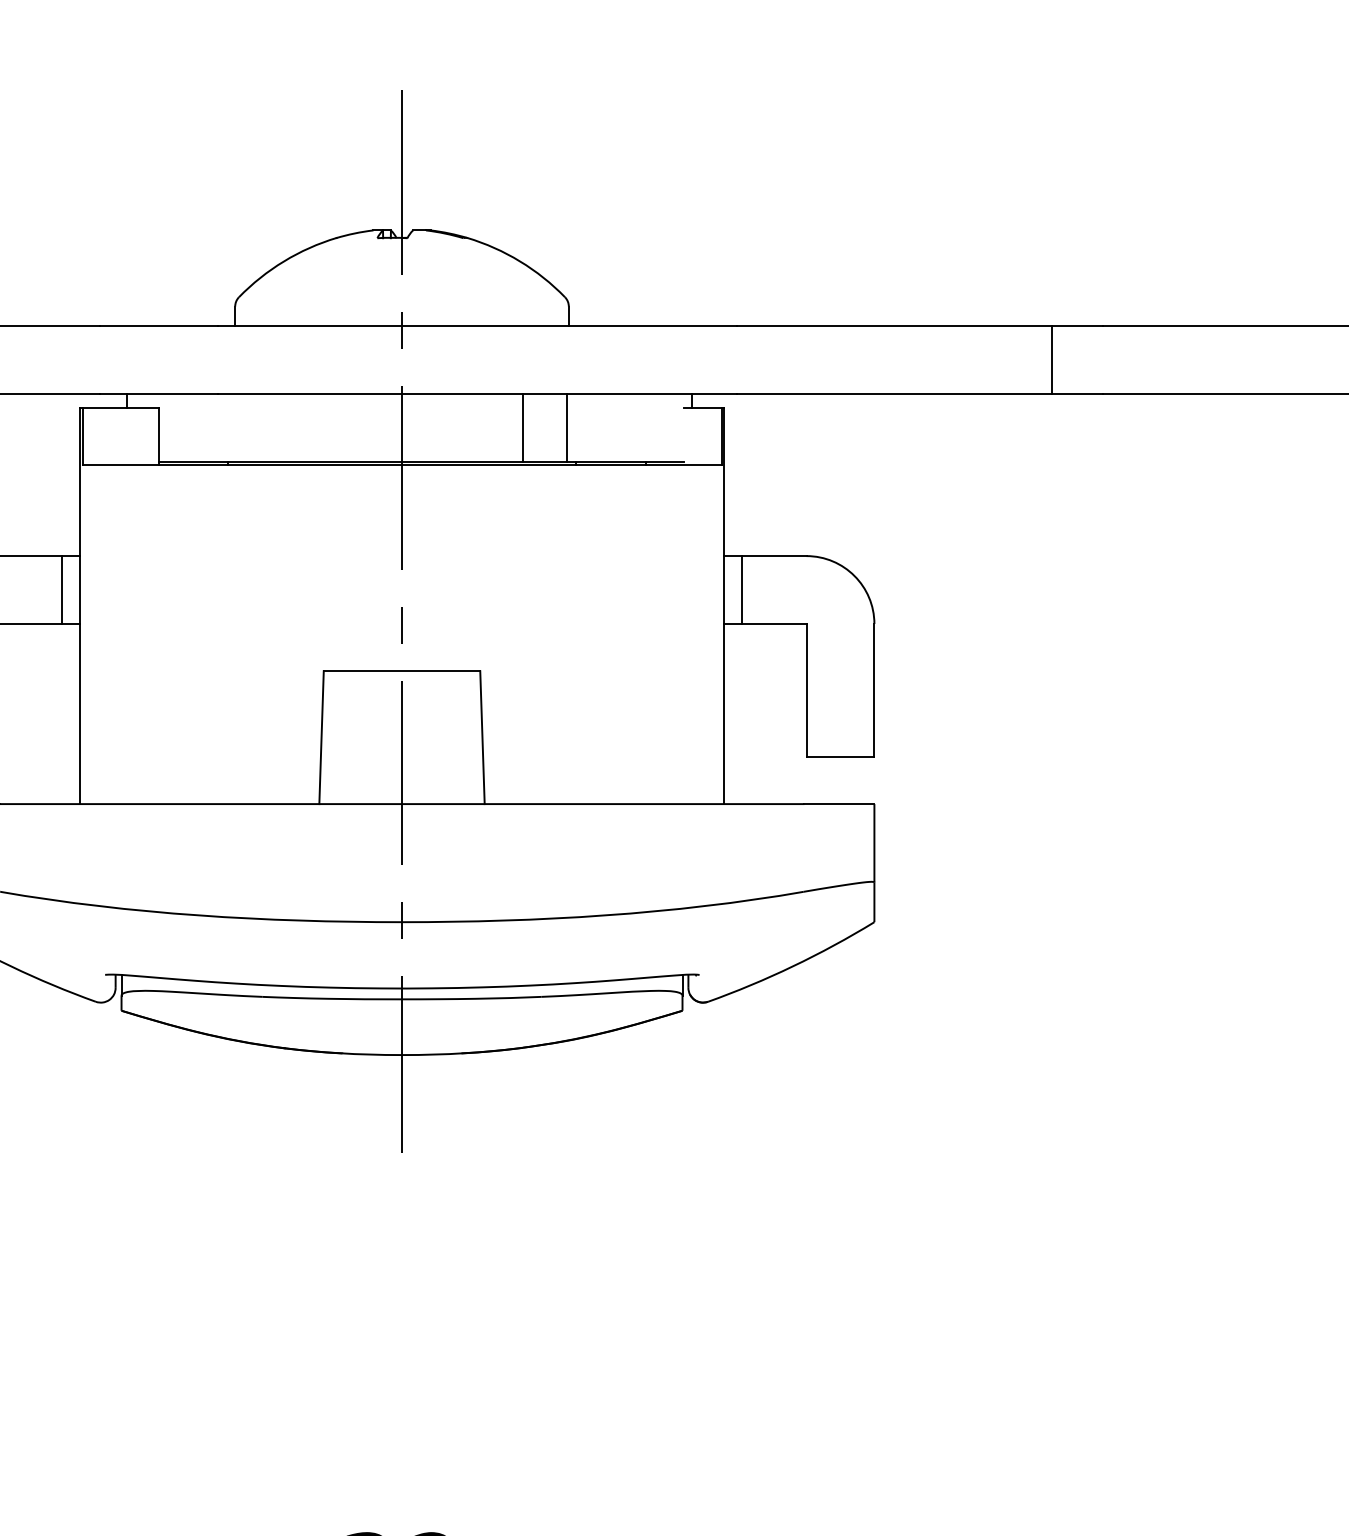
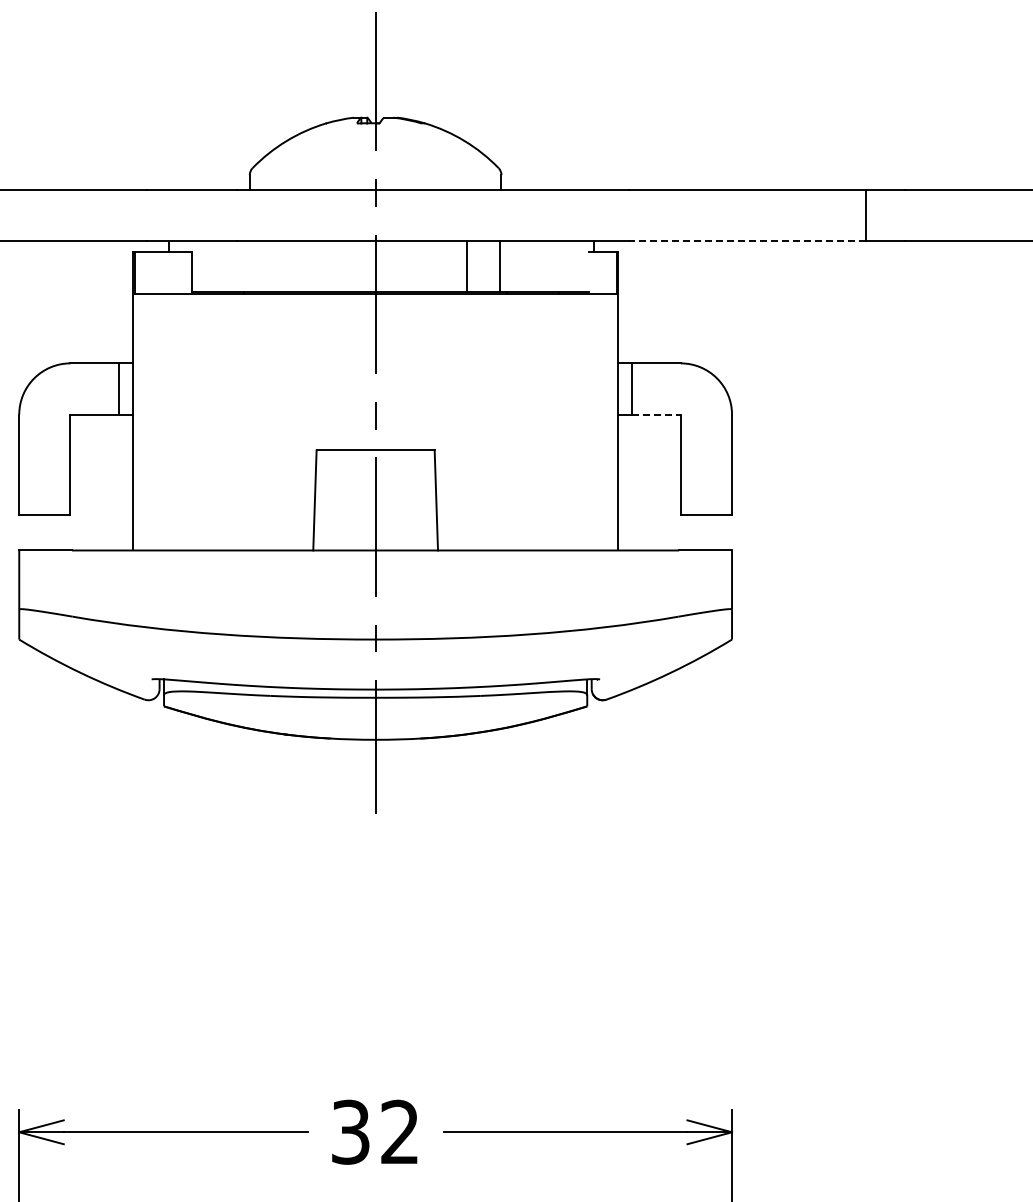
line: (894, 393) -> (747, 240), solid -> dashed
line: (774, 623) -> (656, 414), solid -> dashed

